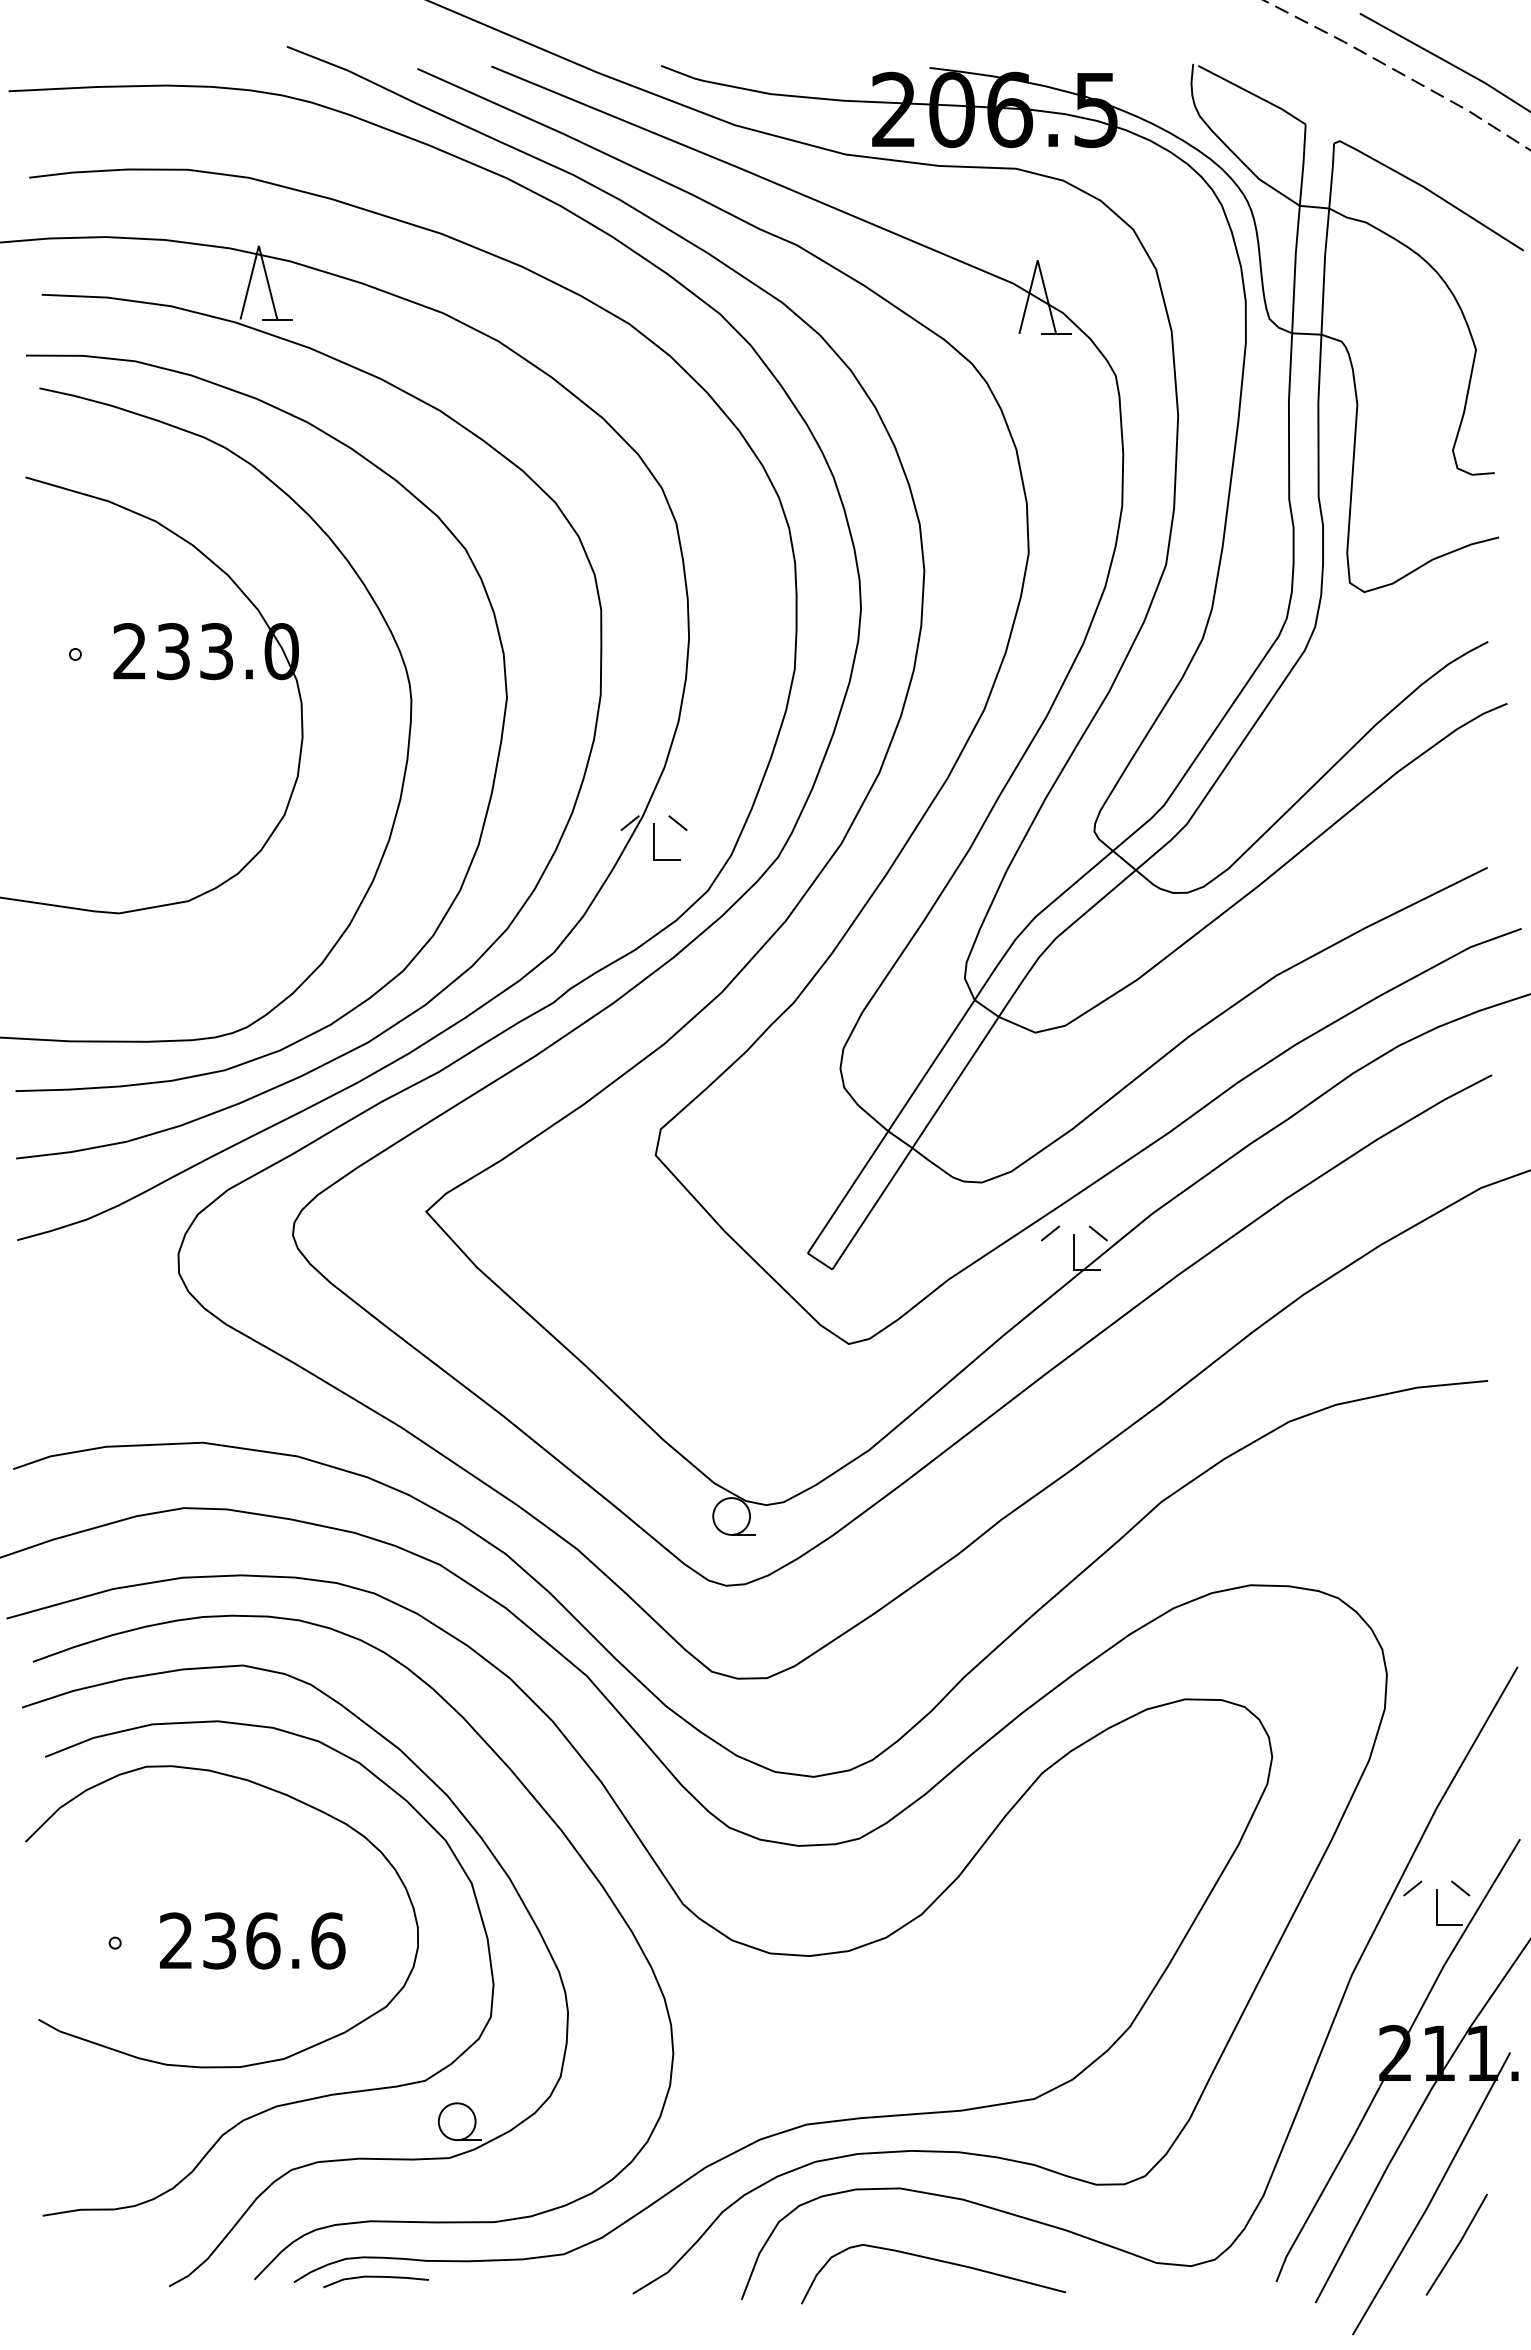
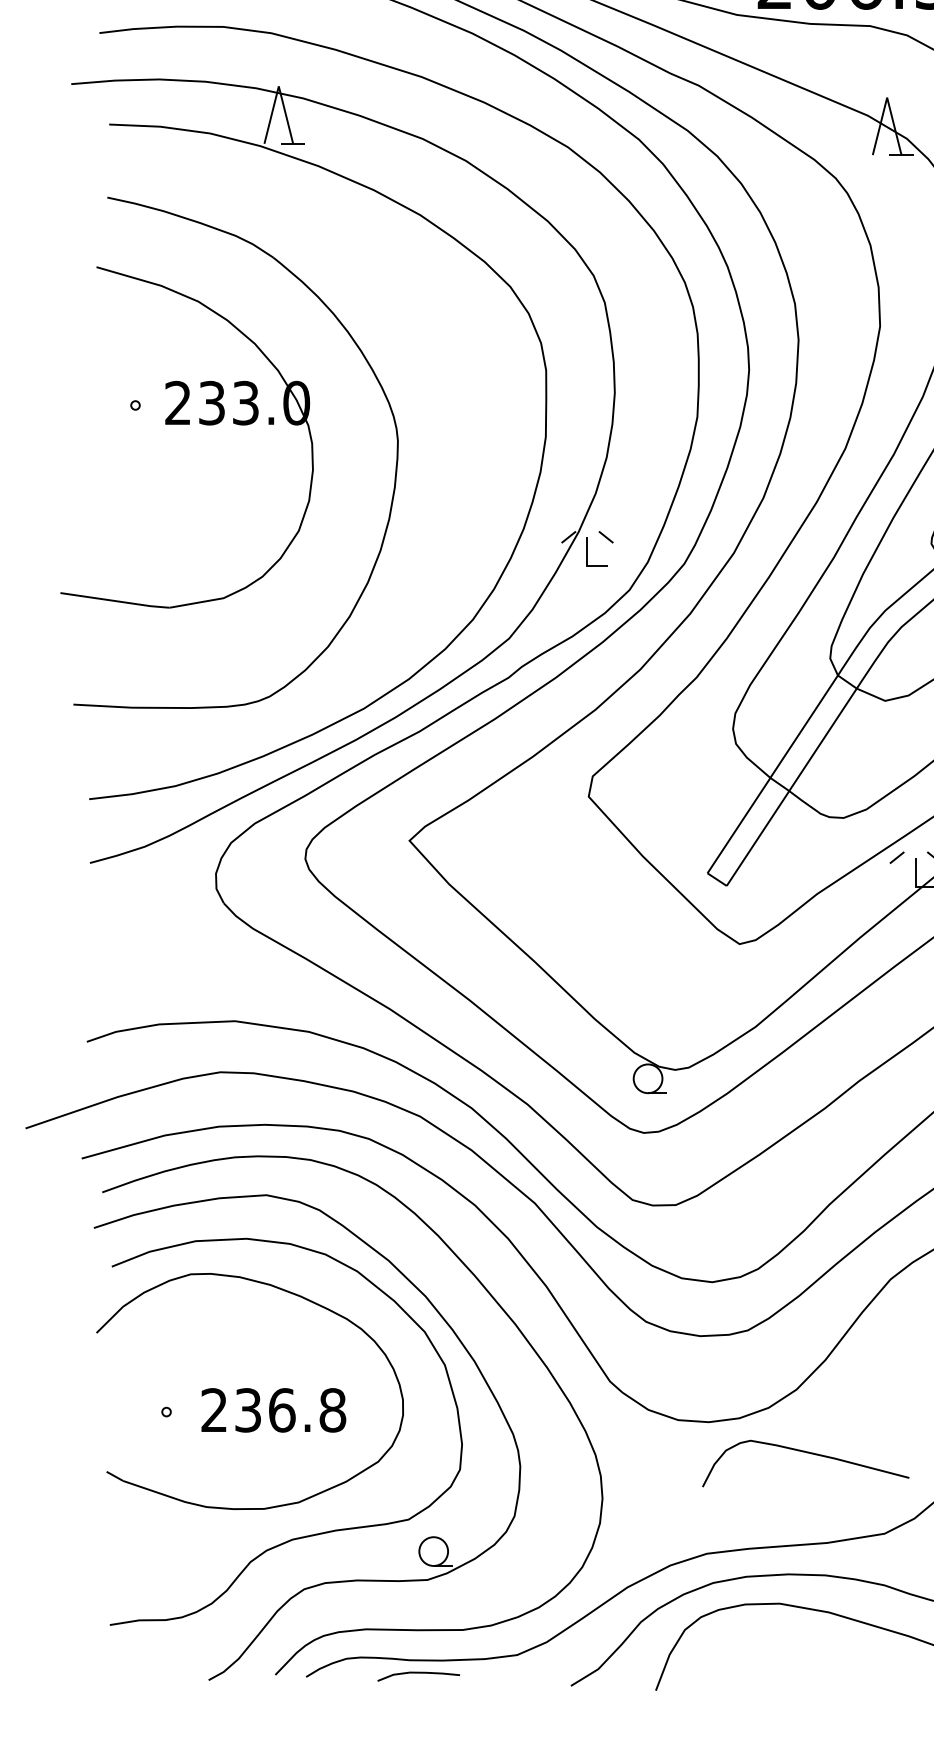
curve: (496, 760) -> (464, 488), removed
text: (328, 1940) -> (333, 1410), 236.6 -> 236.8
curve: (937, 2261) -> (808, 1453), moved
curve: (375, 2277) -> (418, 1673), moved

